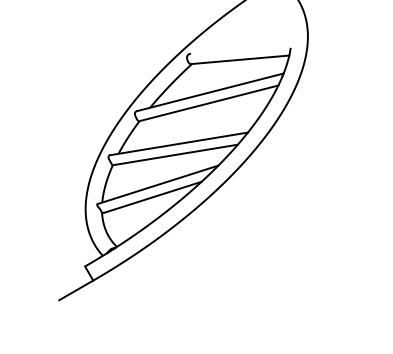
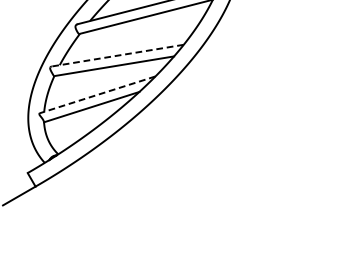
line: (179, 143) -> (118, 55), solid -> dashed
line: (157, 184) -> (97, 94), solid -> dashed

